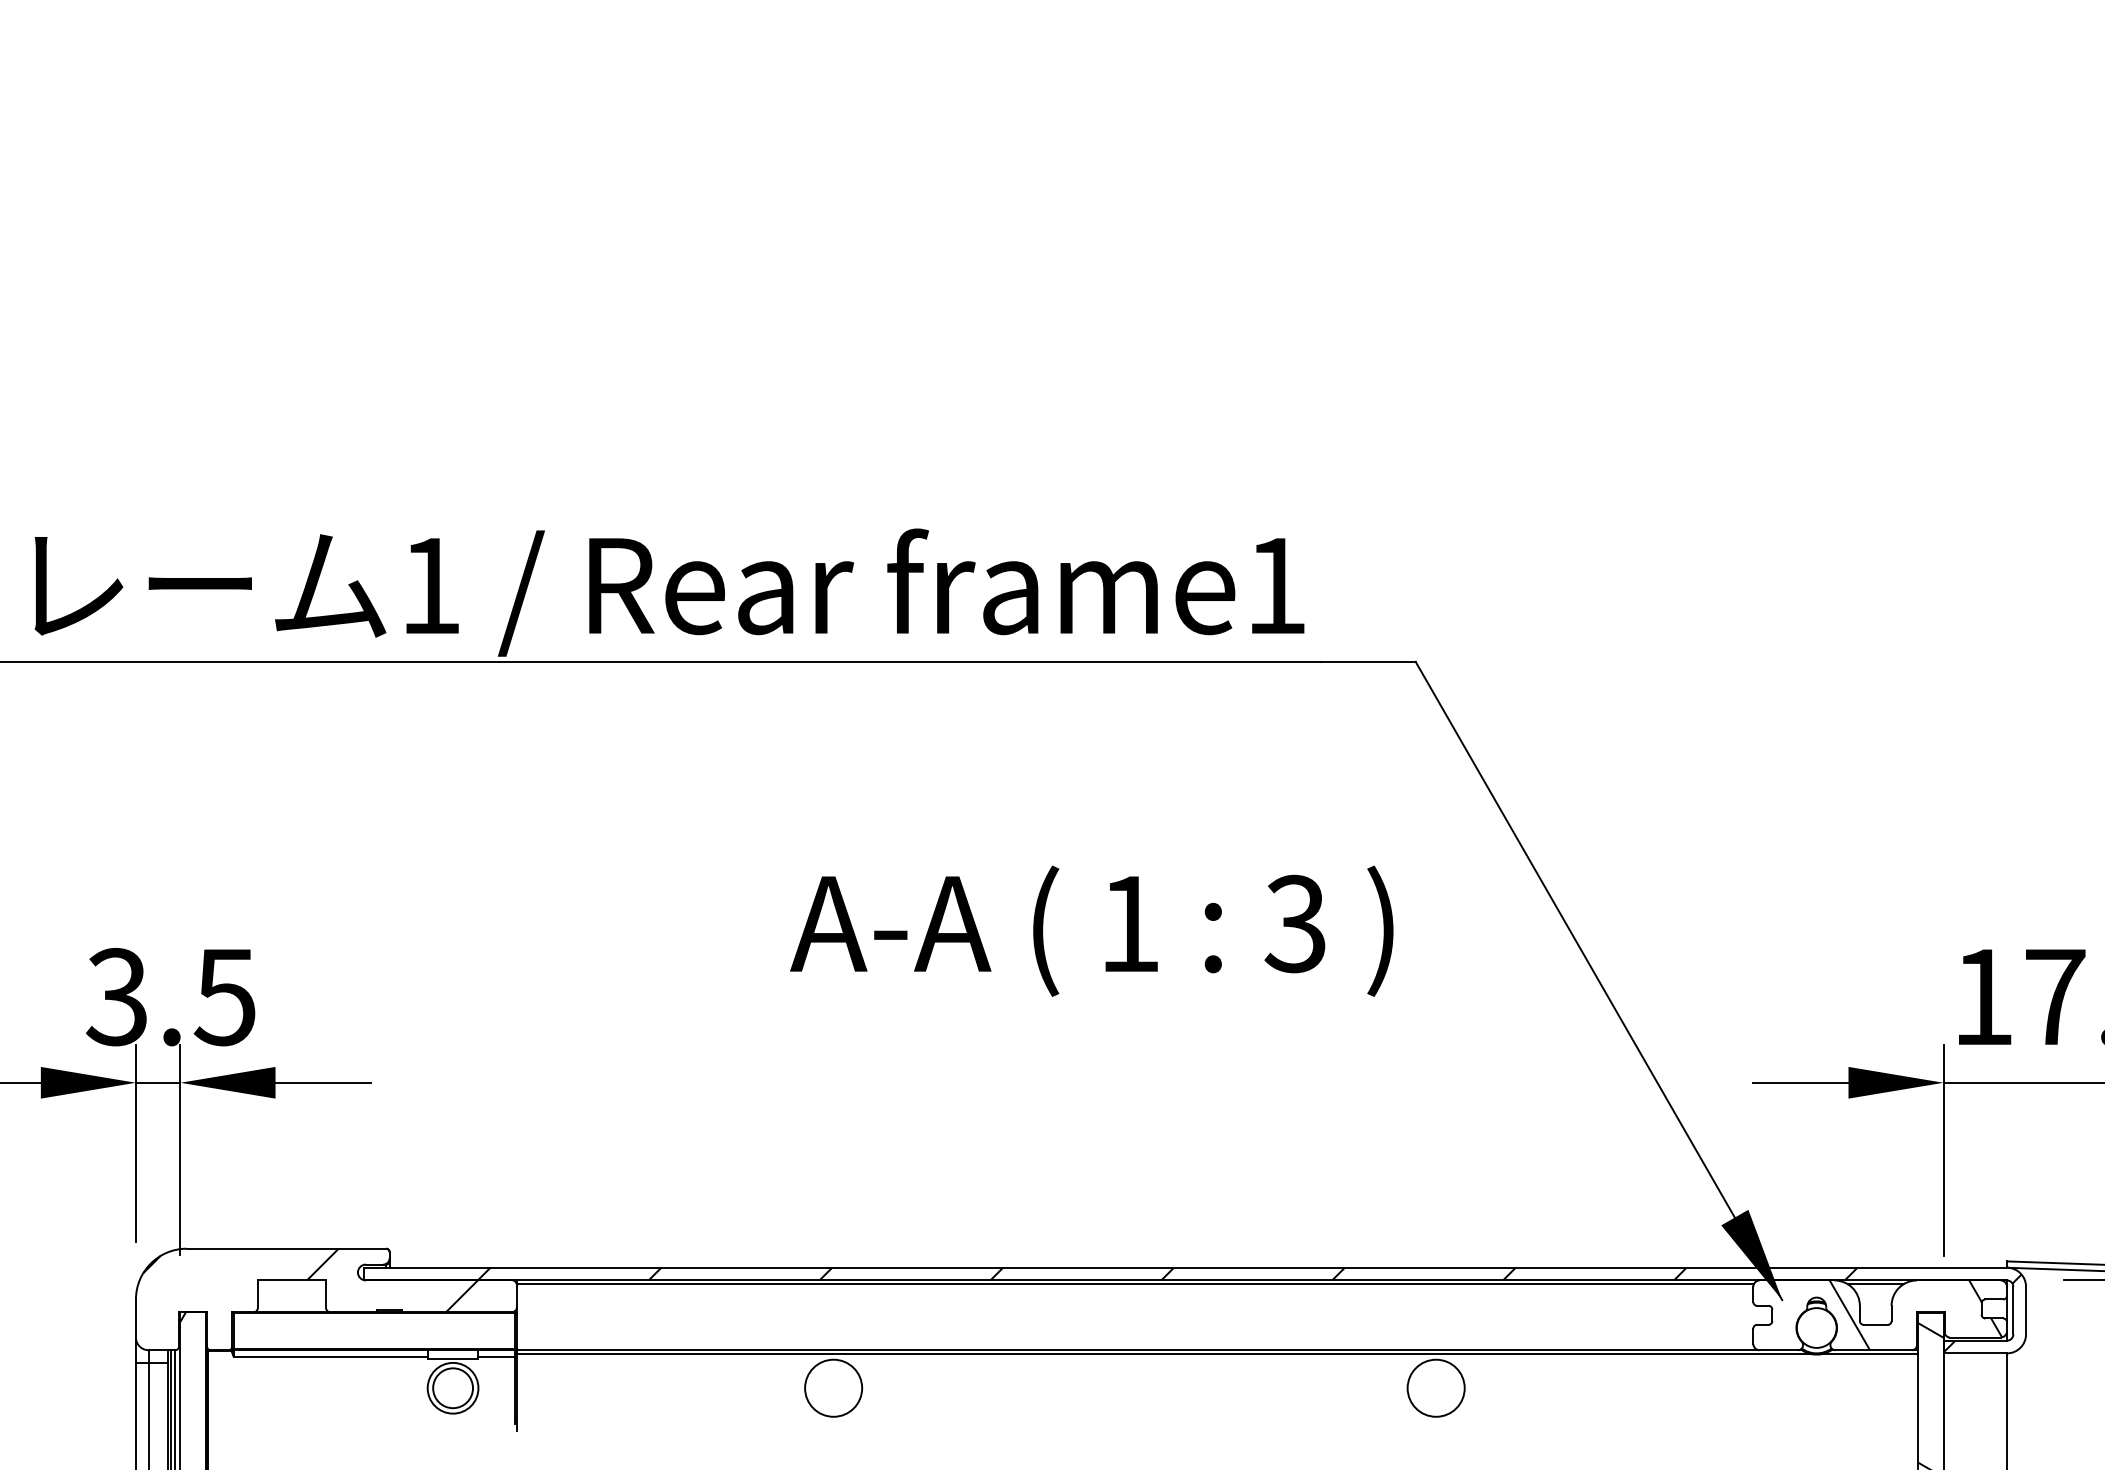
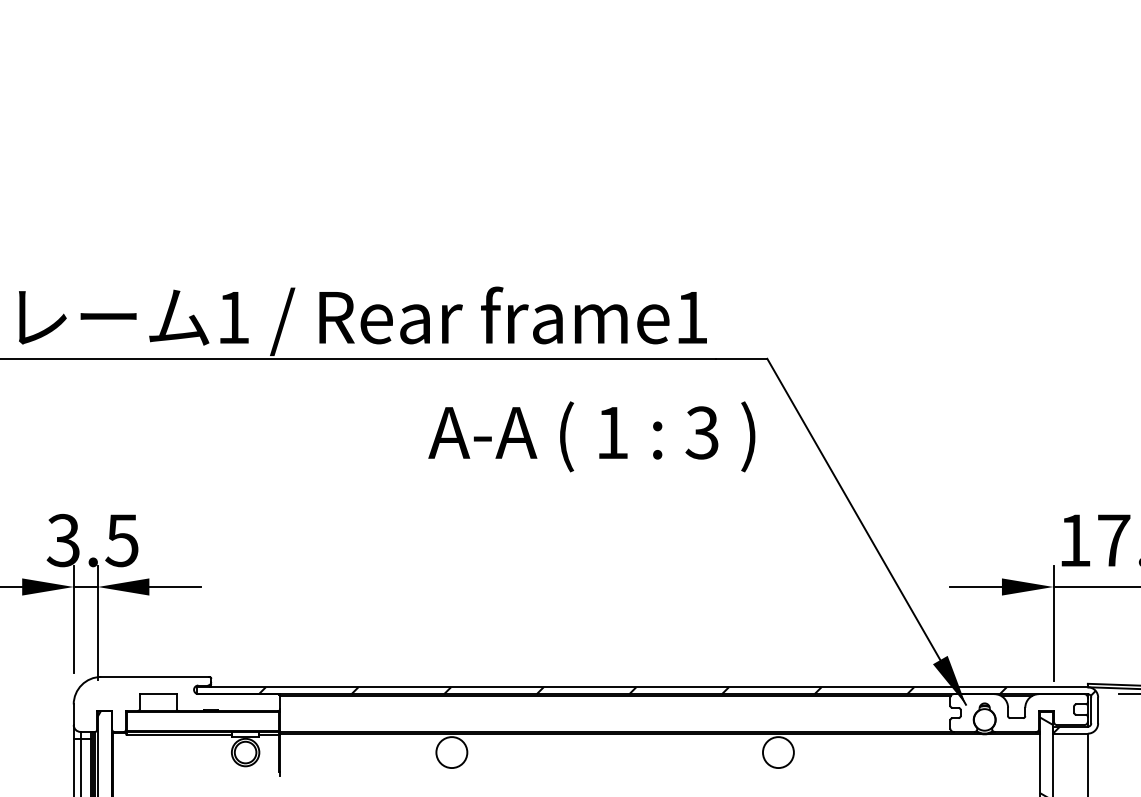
text: (1091, 930) -> (591, 436), moved
hatch: (310, 1279) -> (168, 693), removed
hatch: (1915, 1314) -> (1038, 712), removed

